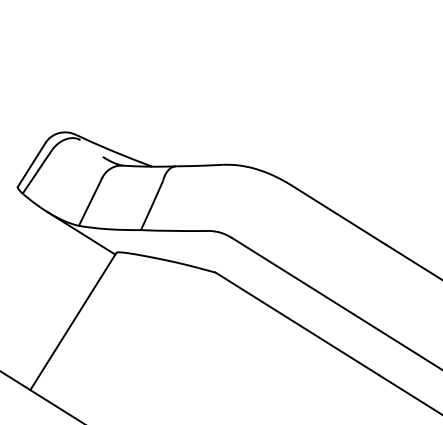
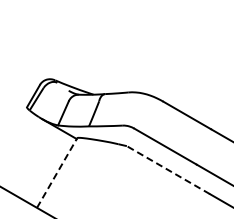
line: (74, 320) -> (57, 172), solid -> dashed
line: (297, 324) -> (168, 170), solid -> dashed

